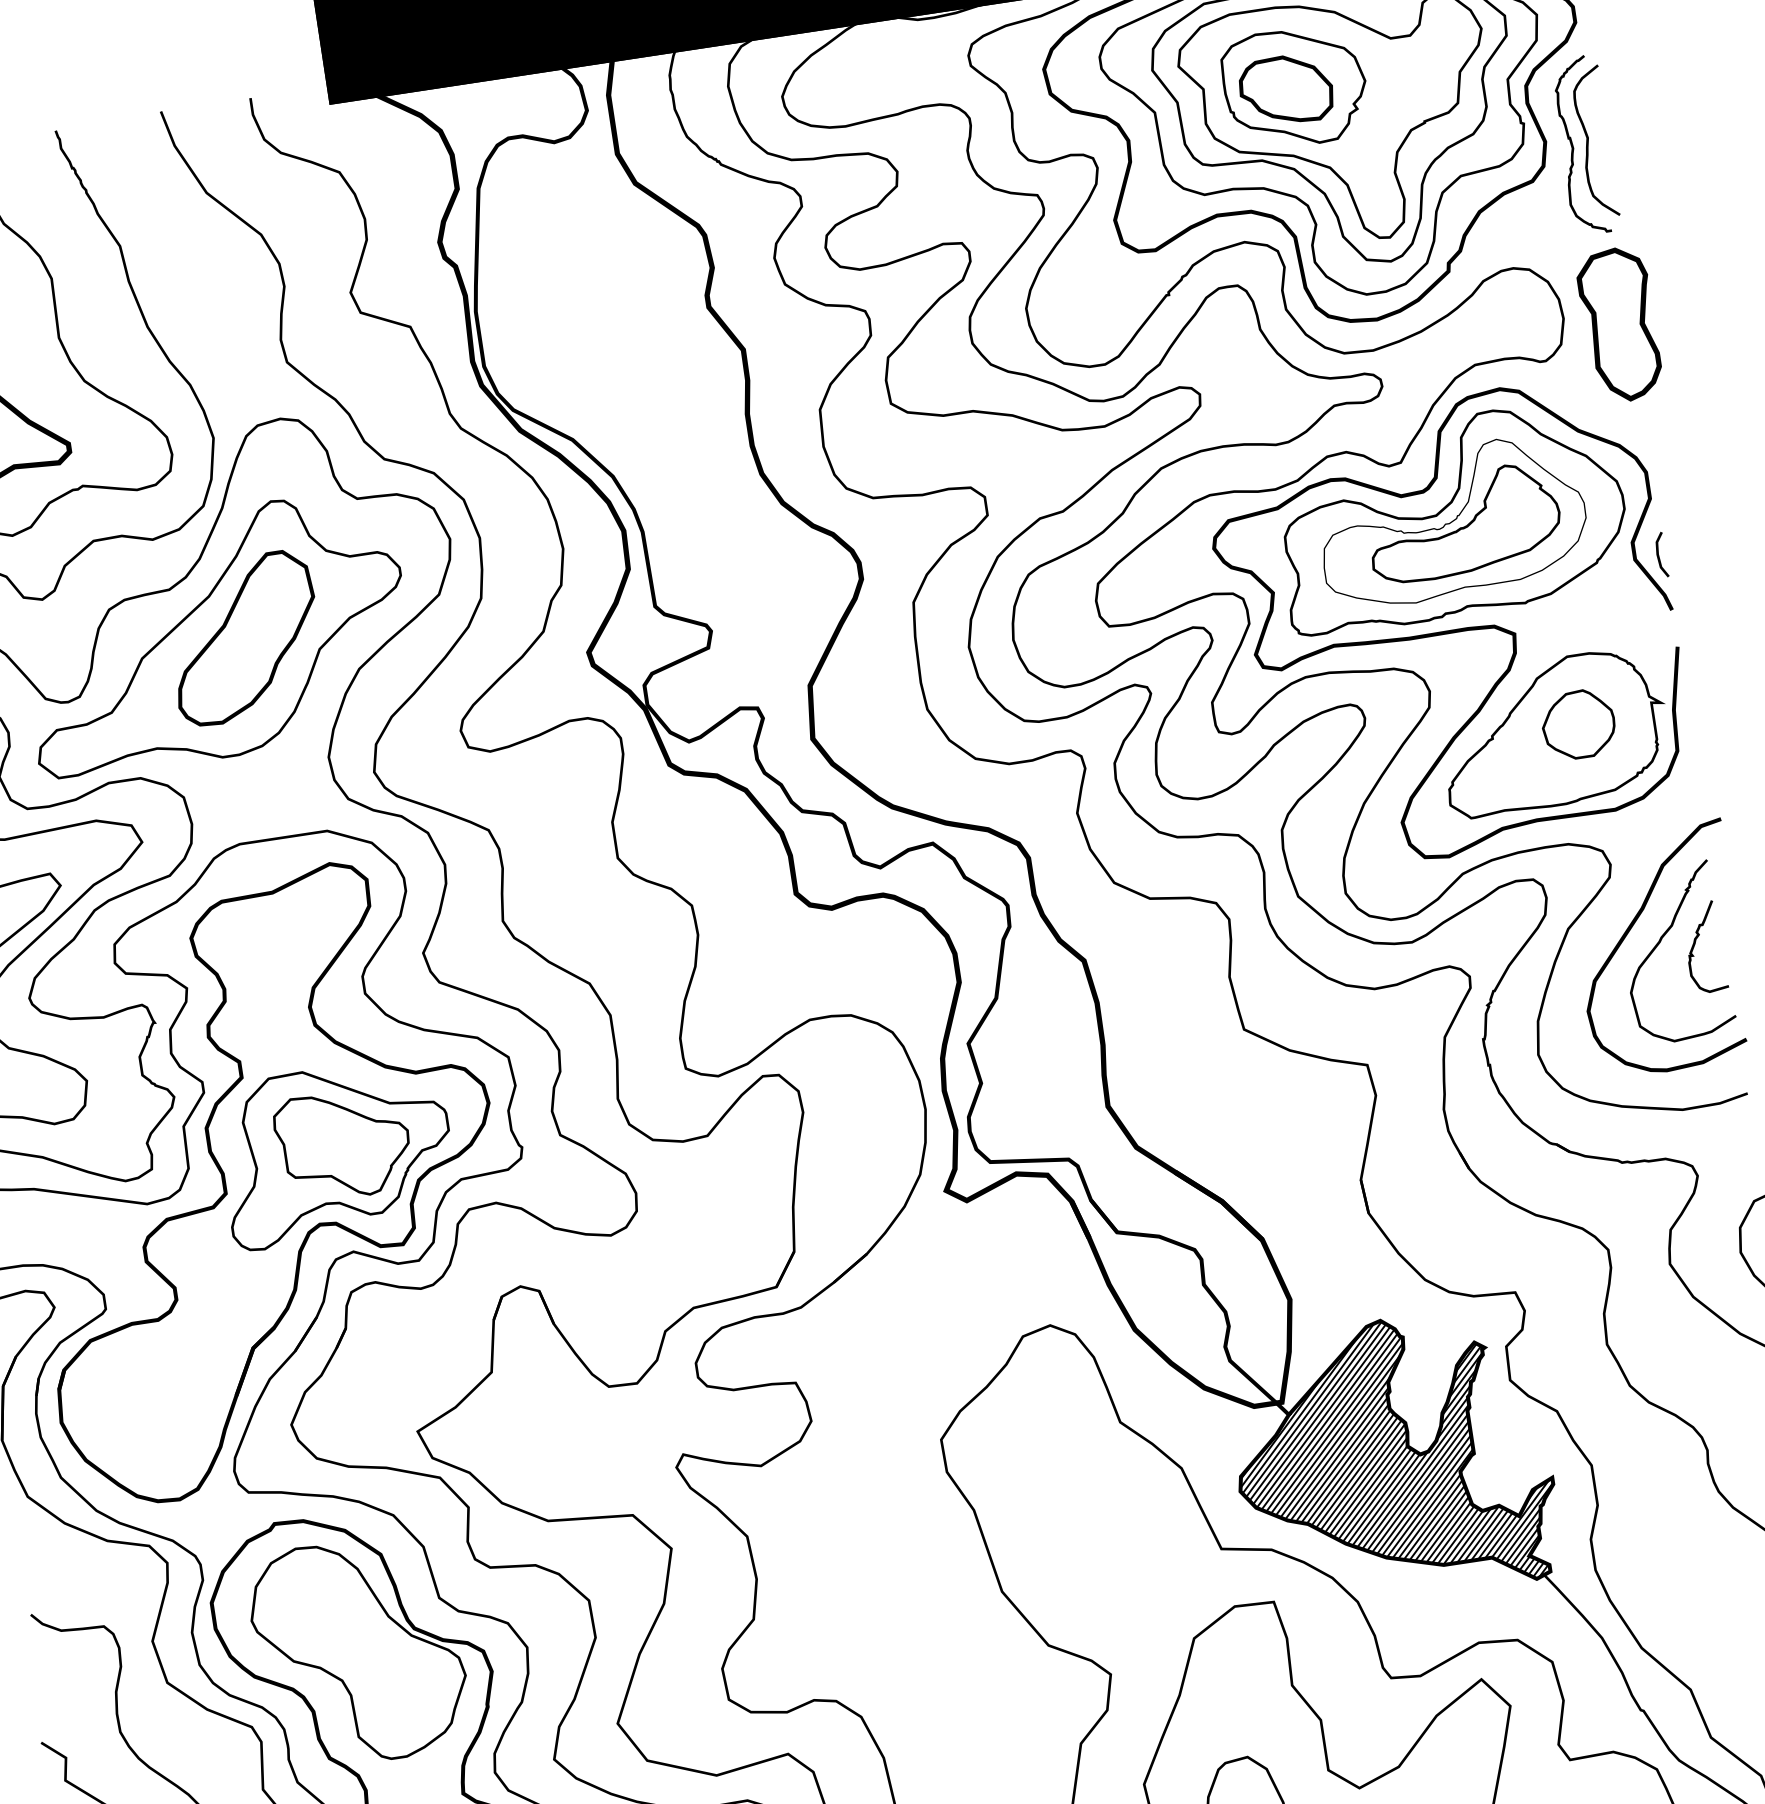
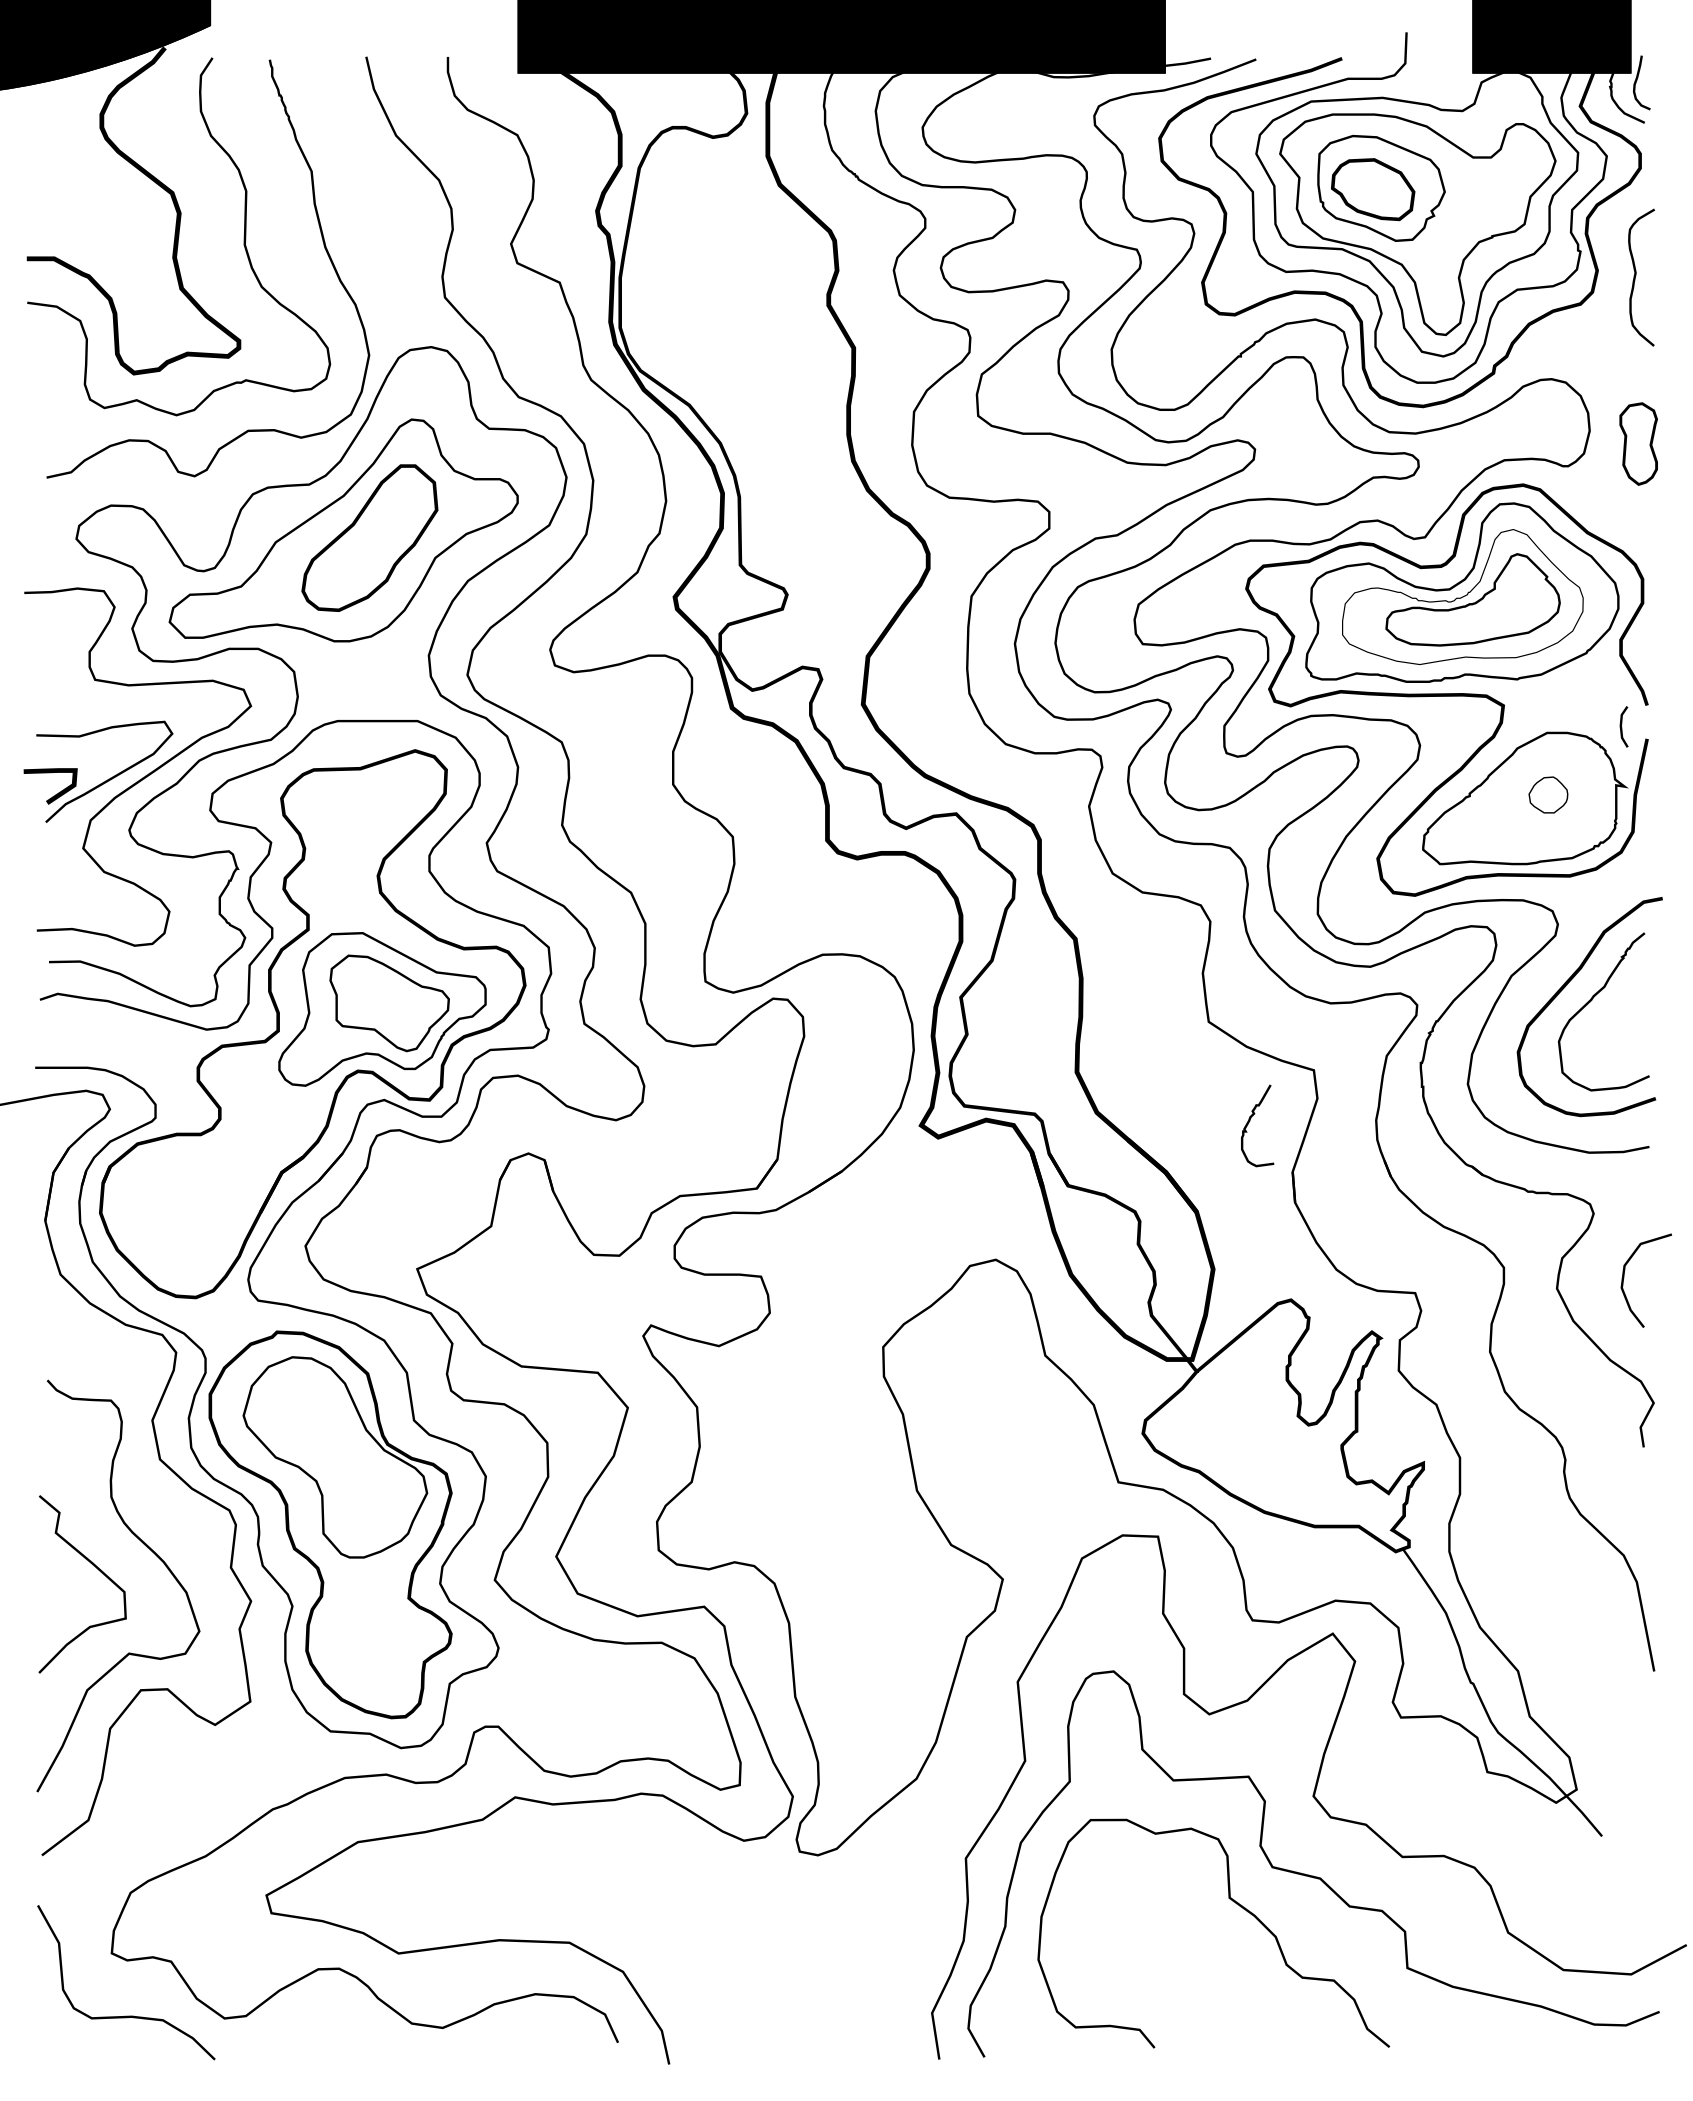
curve: (1574, 147) -> (1622, 279), removed
part: (1619, 324) -> (1638, 443), size x0.6
line: (1659, 555) -> (1622, 727), moved
part: (1578, 723) -> (1548, 794), size x0.6
curve: (1696, 943) -> (1250, 1121), moved
hatch: (1392, 1459) -> (1283, 1425), removed

